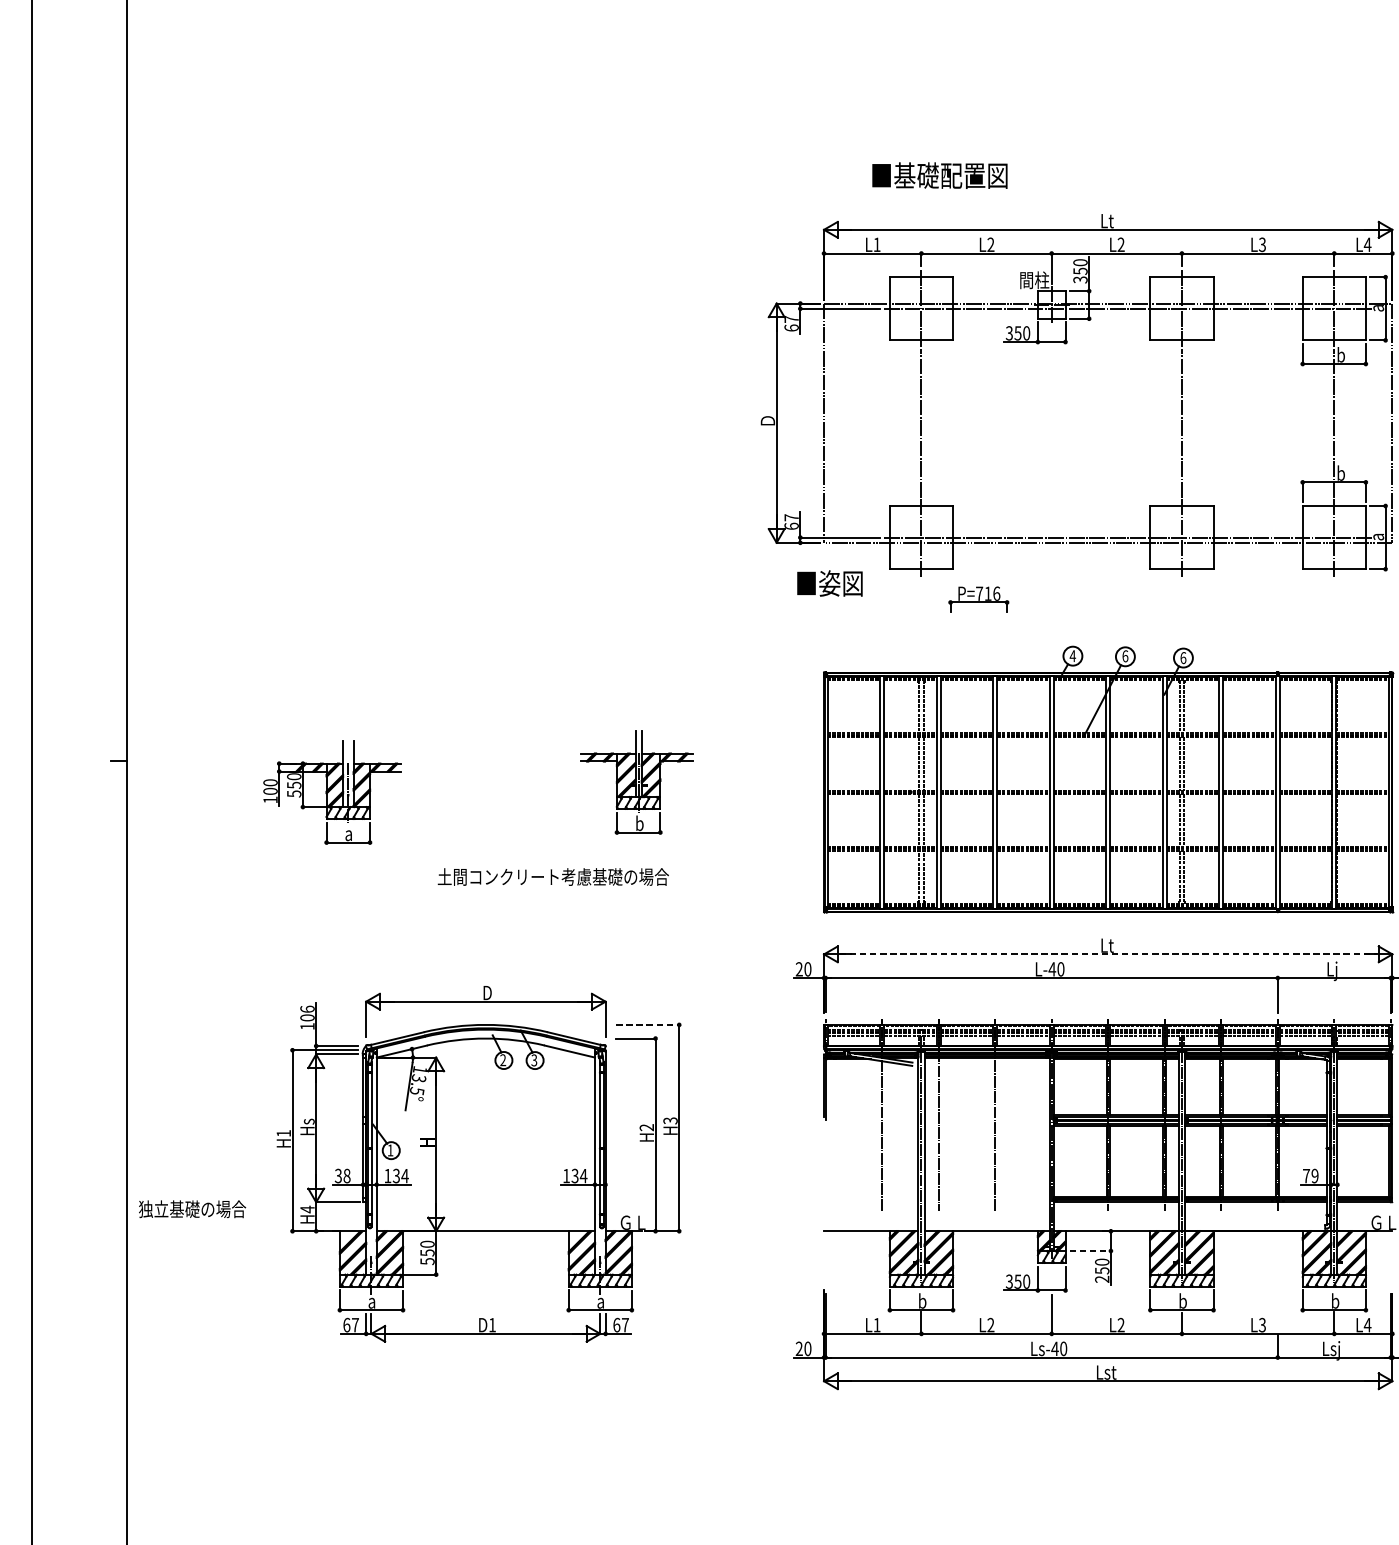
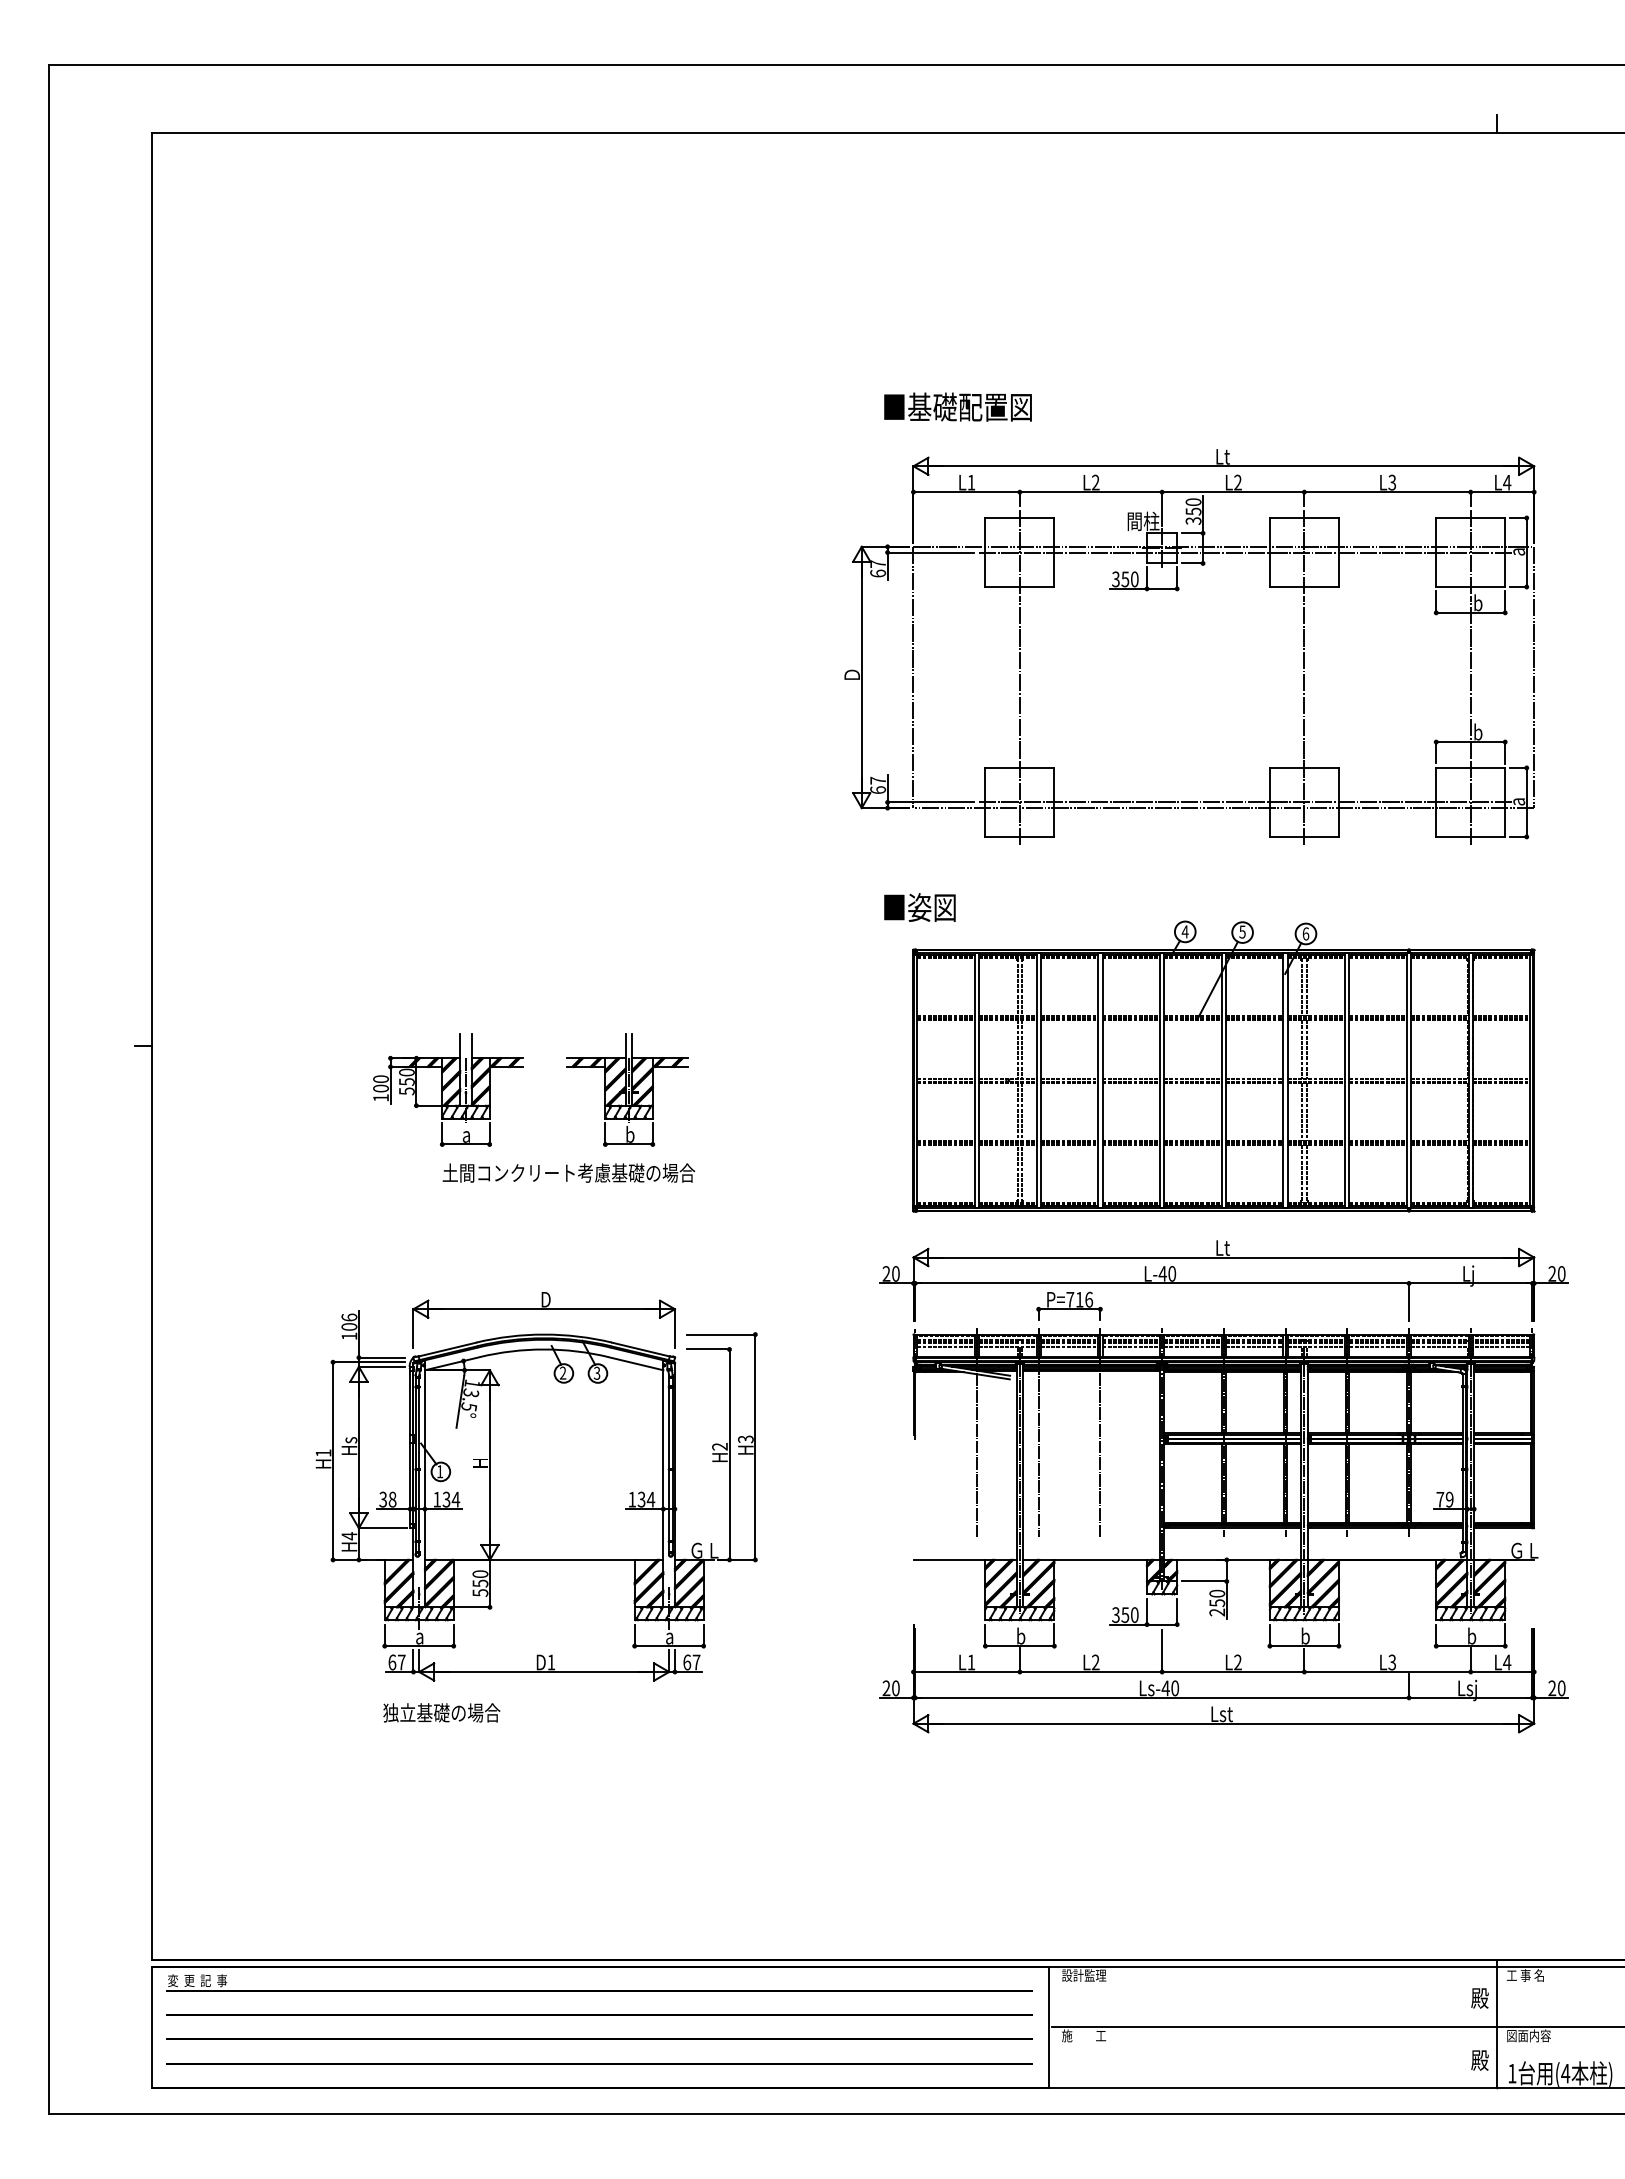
text: (939, 175) -> (957, 406), moved
text: (829, 583) -> (919, 907), moved
part: (978, 599) -> (1069, 1305), moved
text: (1125, 655) -> (1242, 931), 6 -> 5
part: (637, 782) -> (627, 1089), moved
part: (332, 792) -> (448, 1089), moved
text: (552, 876) -> (568, 1172), moved
line: (1108, 954) -> (1224, 1257), dashed -> solid
line: (648, 1024) -> (721, 1334), dashed -> solid
text: (192, 1208) -> (441, 1712), moved
line: (1090, 1251) -> (1204, 1581), dashed -> solid

